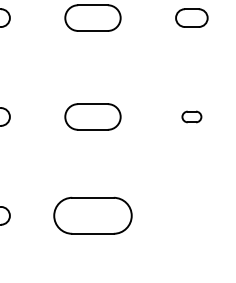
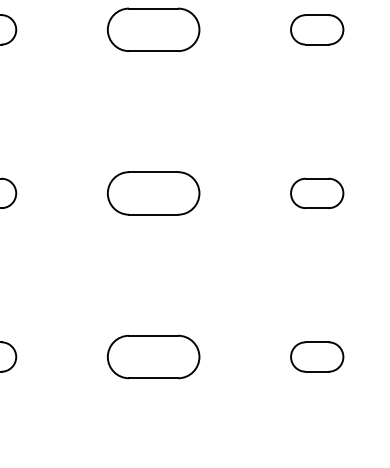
part: (191, 116) -> (316, 192), size x1.67
part: (92, 215) -> (152, 356), size x0.71
part: (191, 215) -> (316, 356), added

